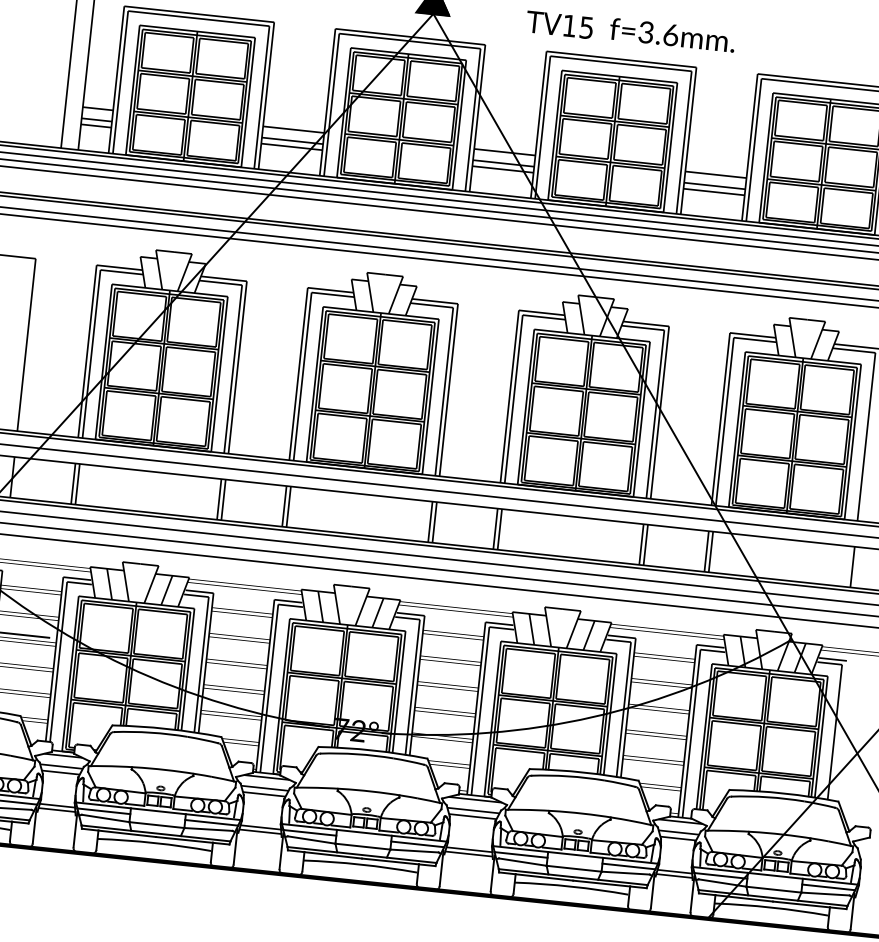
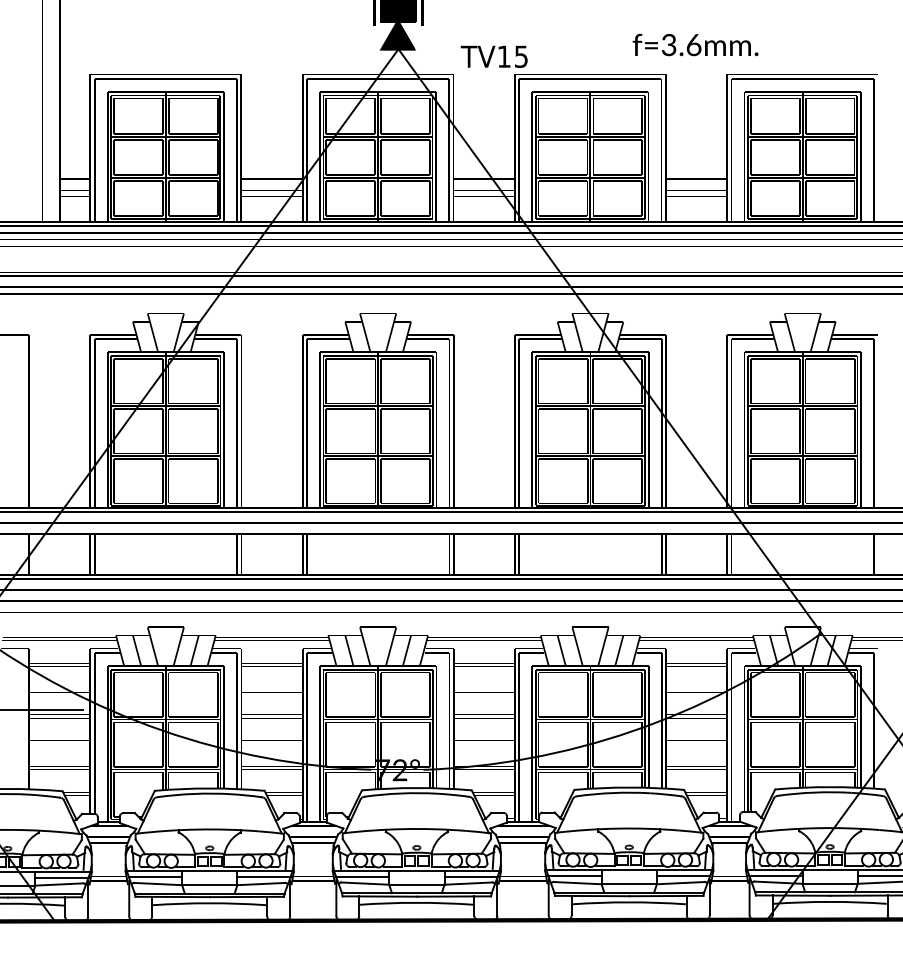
text: (559, 24) -> (493, 56), moved
text: (672, 34) -> (695, 44), moved

